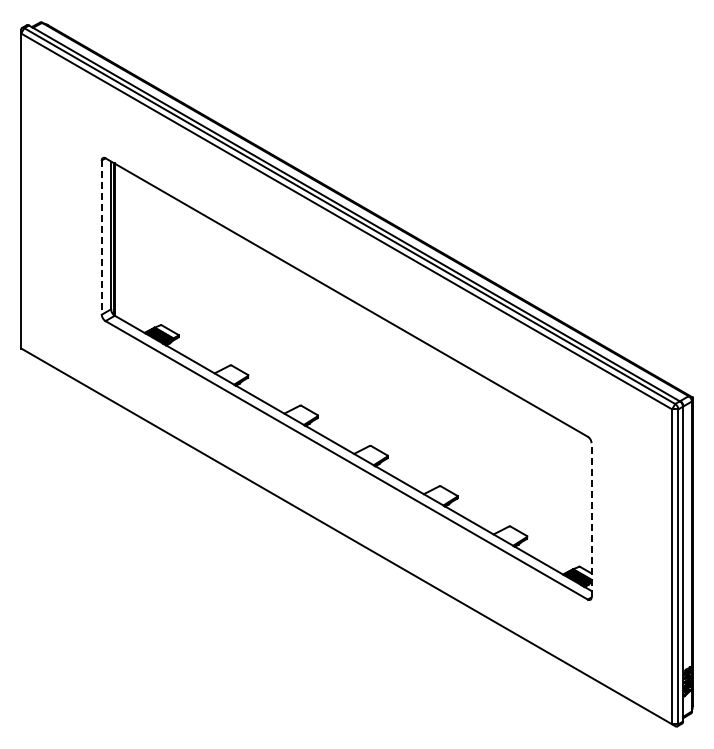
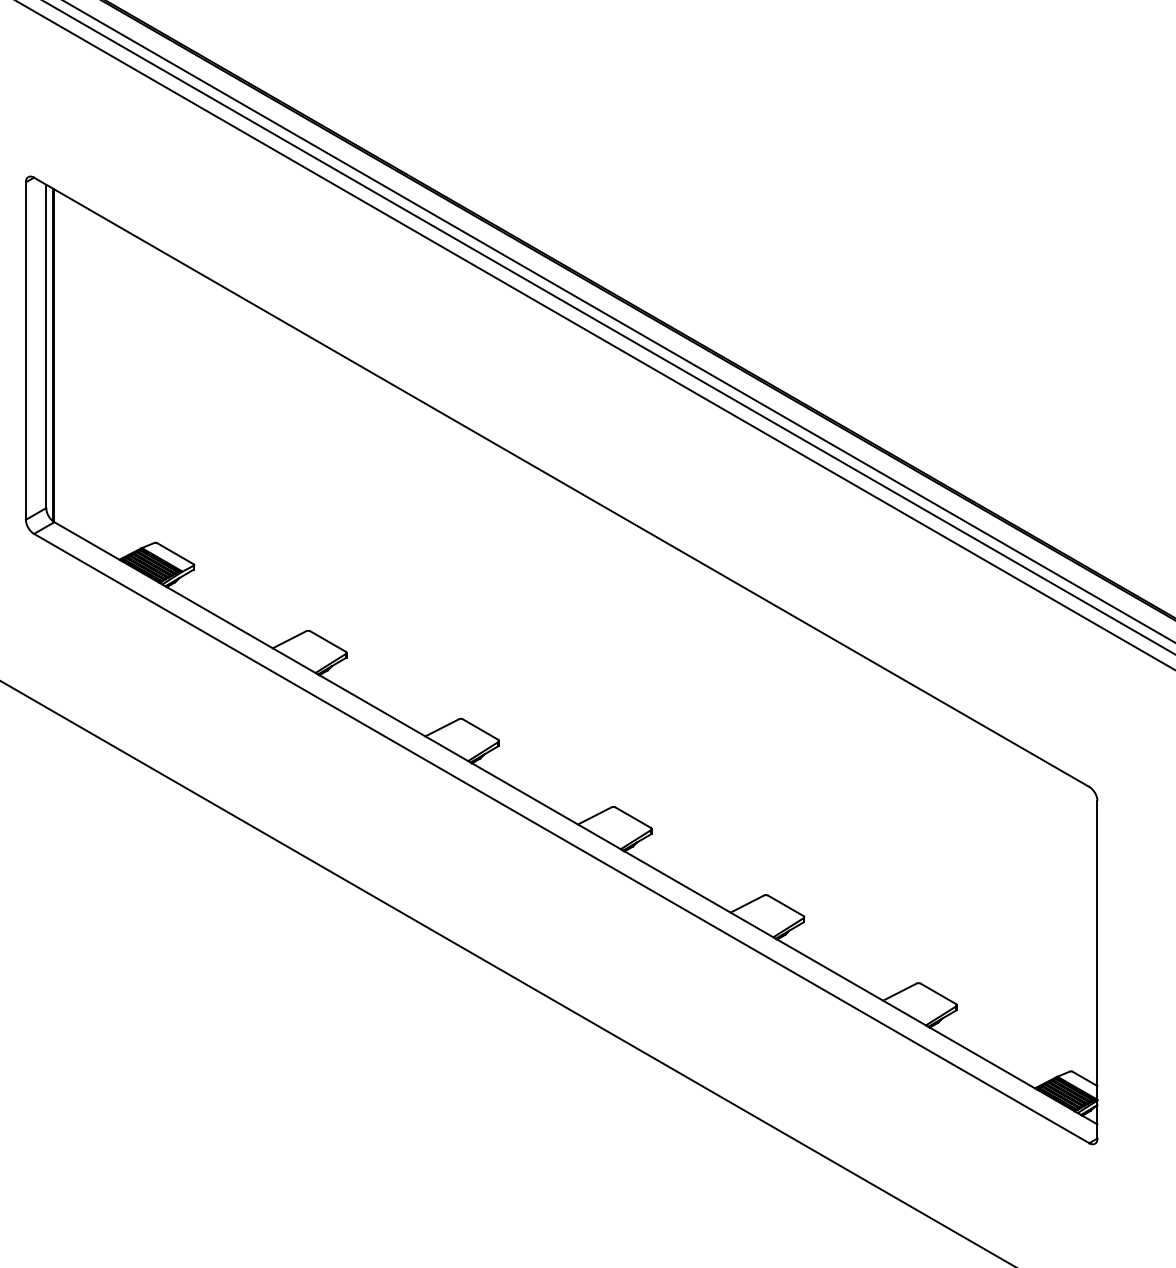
line: (101, 238) -> (25, 353), dashed -> solid
line: (591, 519) -> (1097, 967), dashed -> solid

